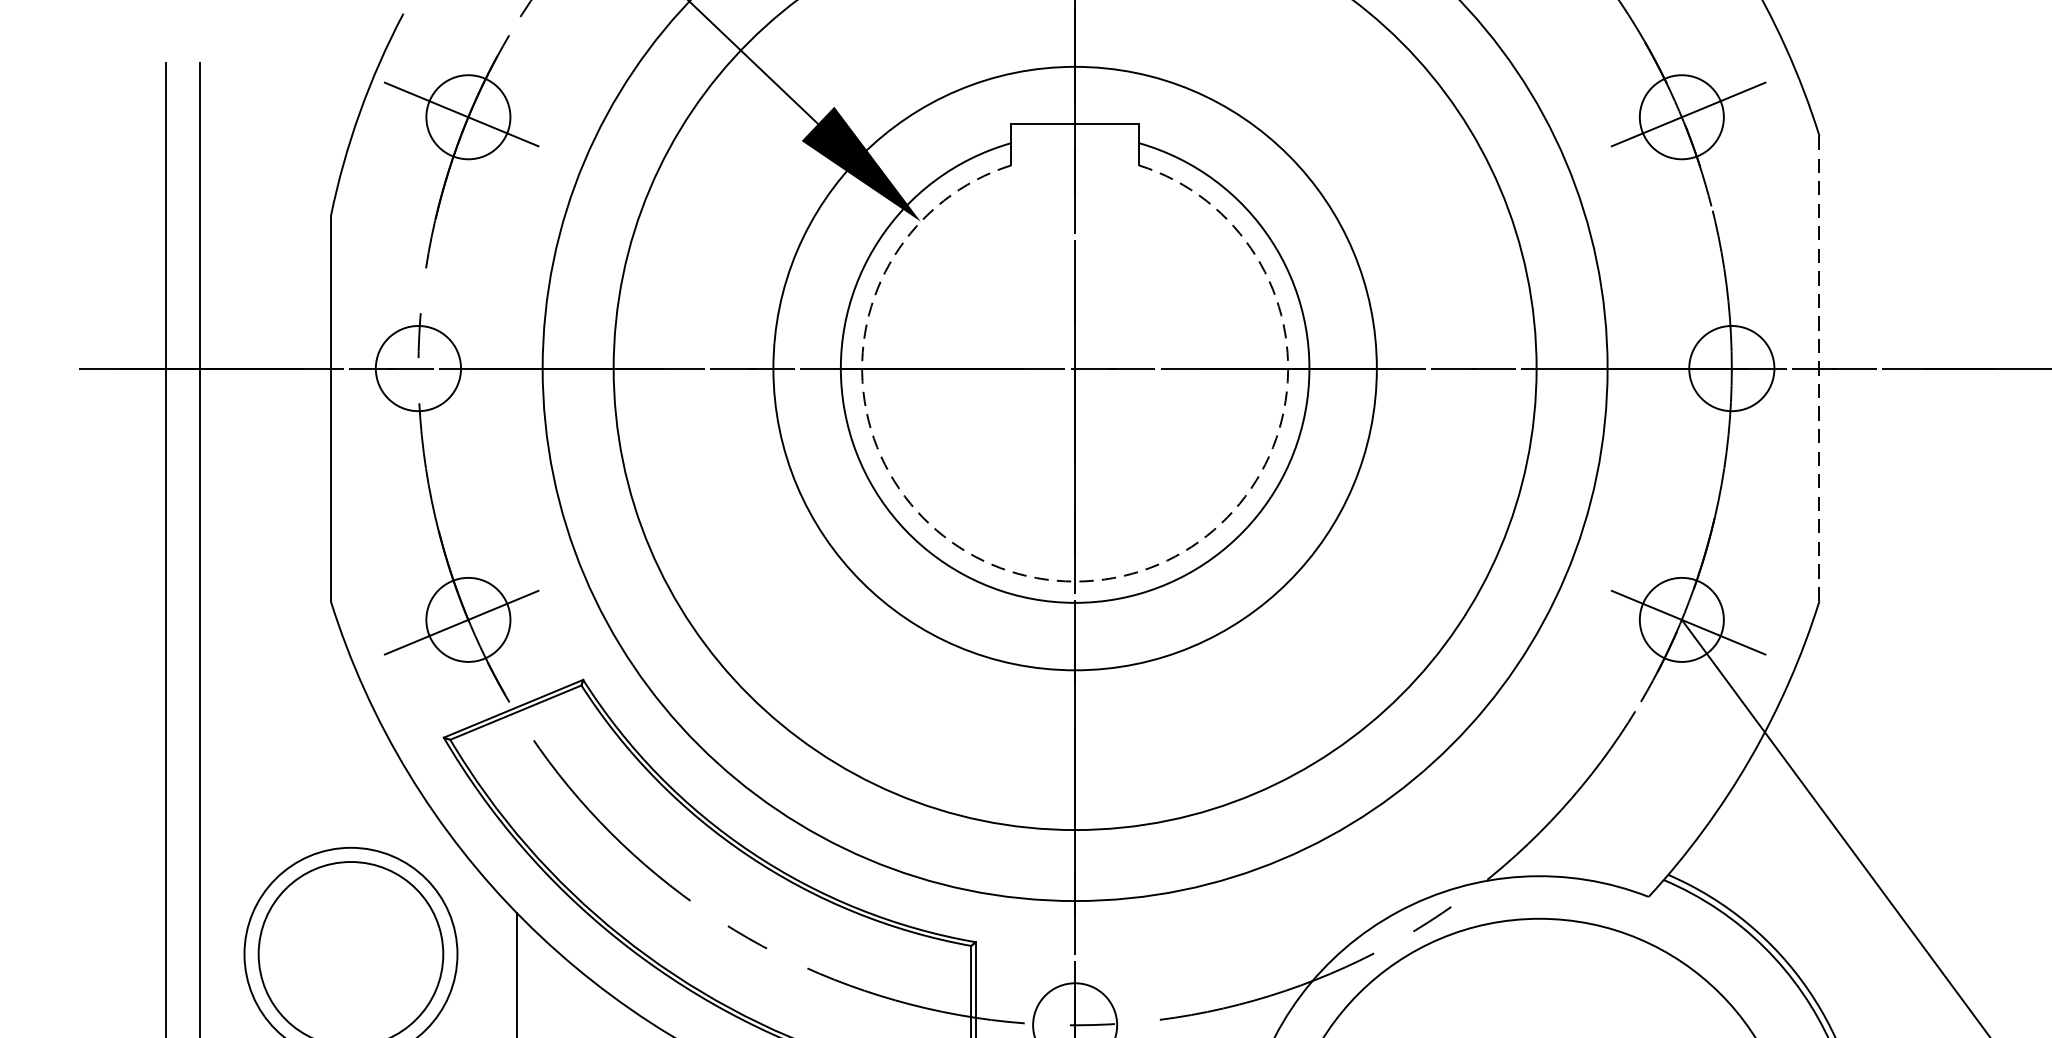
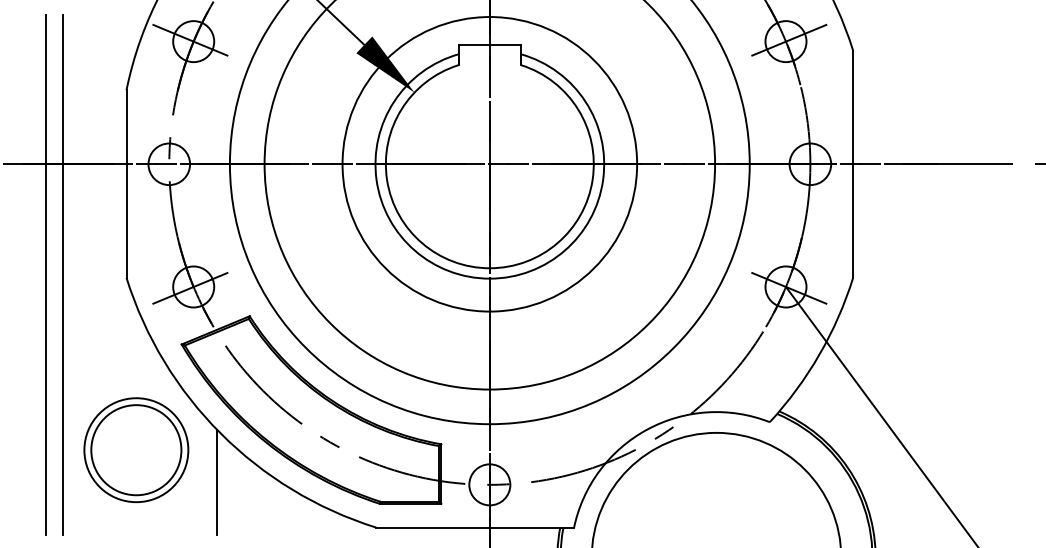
line: (1820, 368) -> (853, 164), dashed -> solid
arc: (1074, 582) -> (489, 268), dashed -> solid

